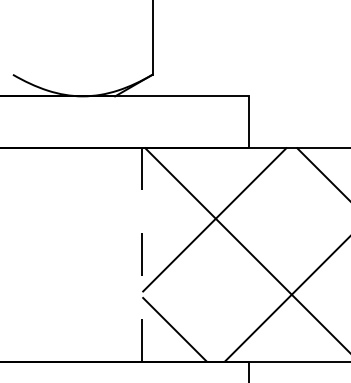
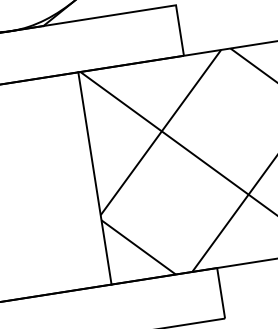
line: (142, 254) -> (94, 178), dashed -> solid

